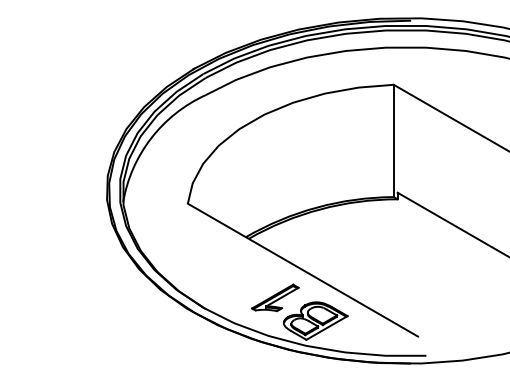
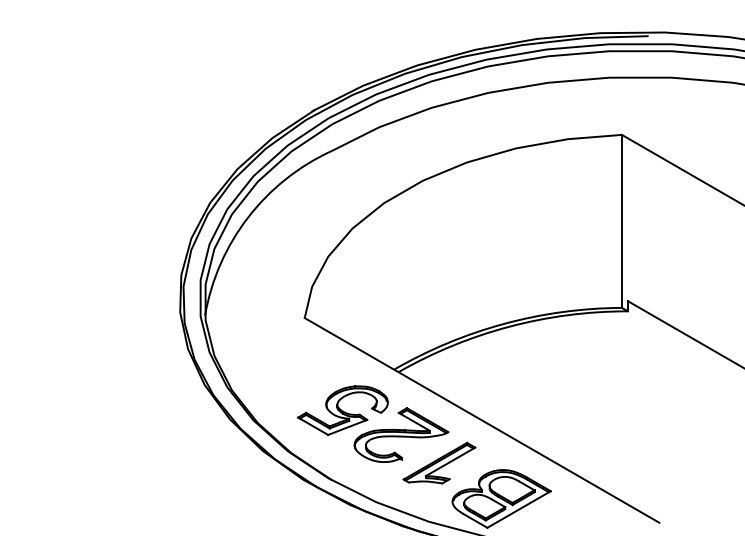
part: (232, 272) -> (373, 424), added

